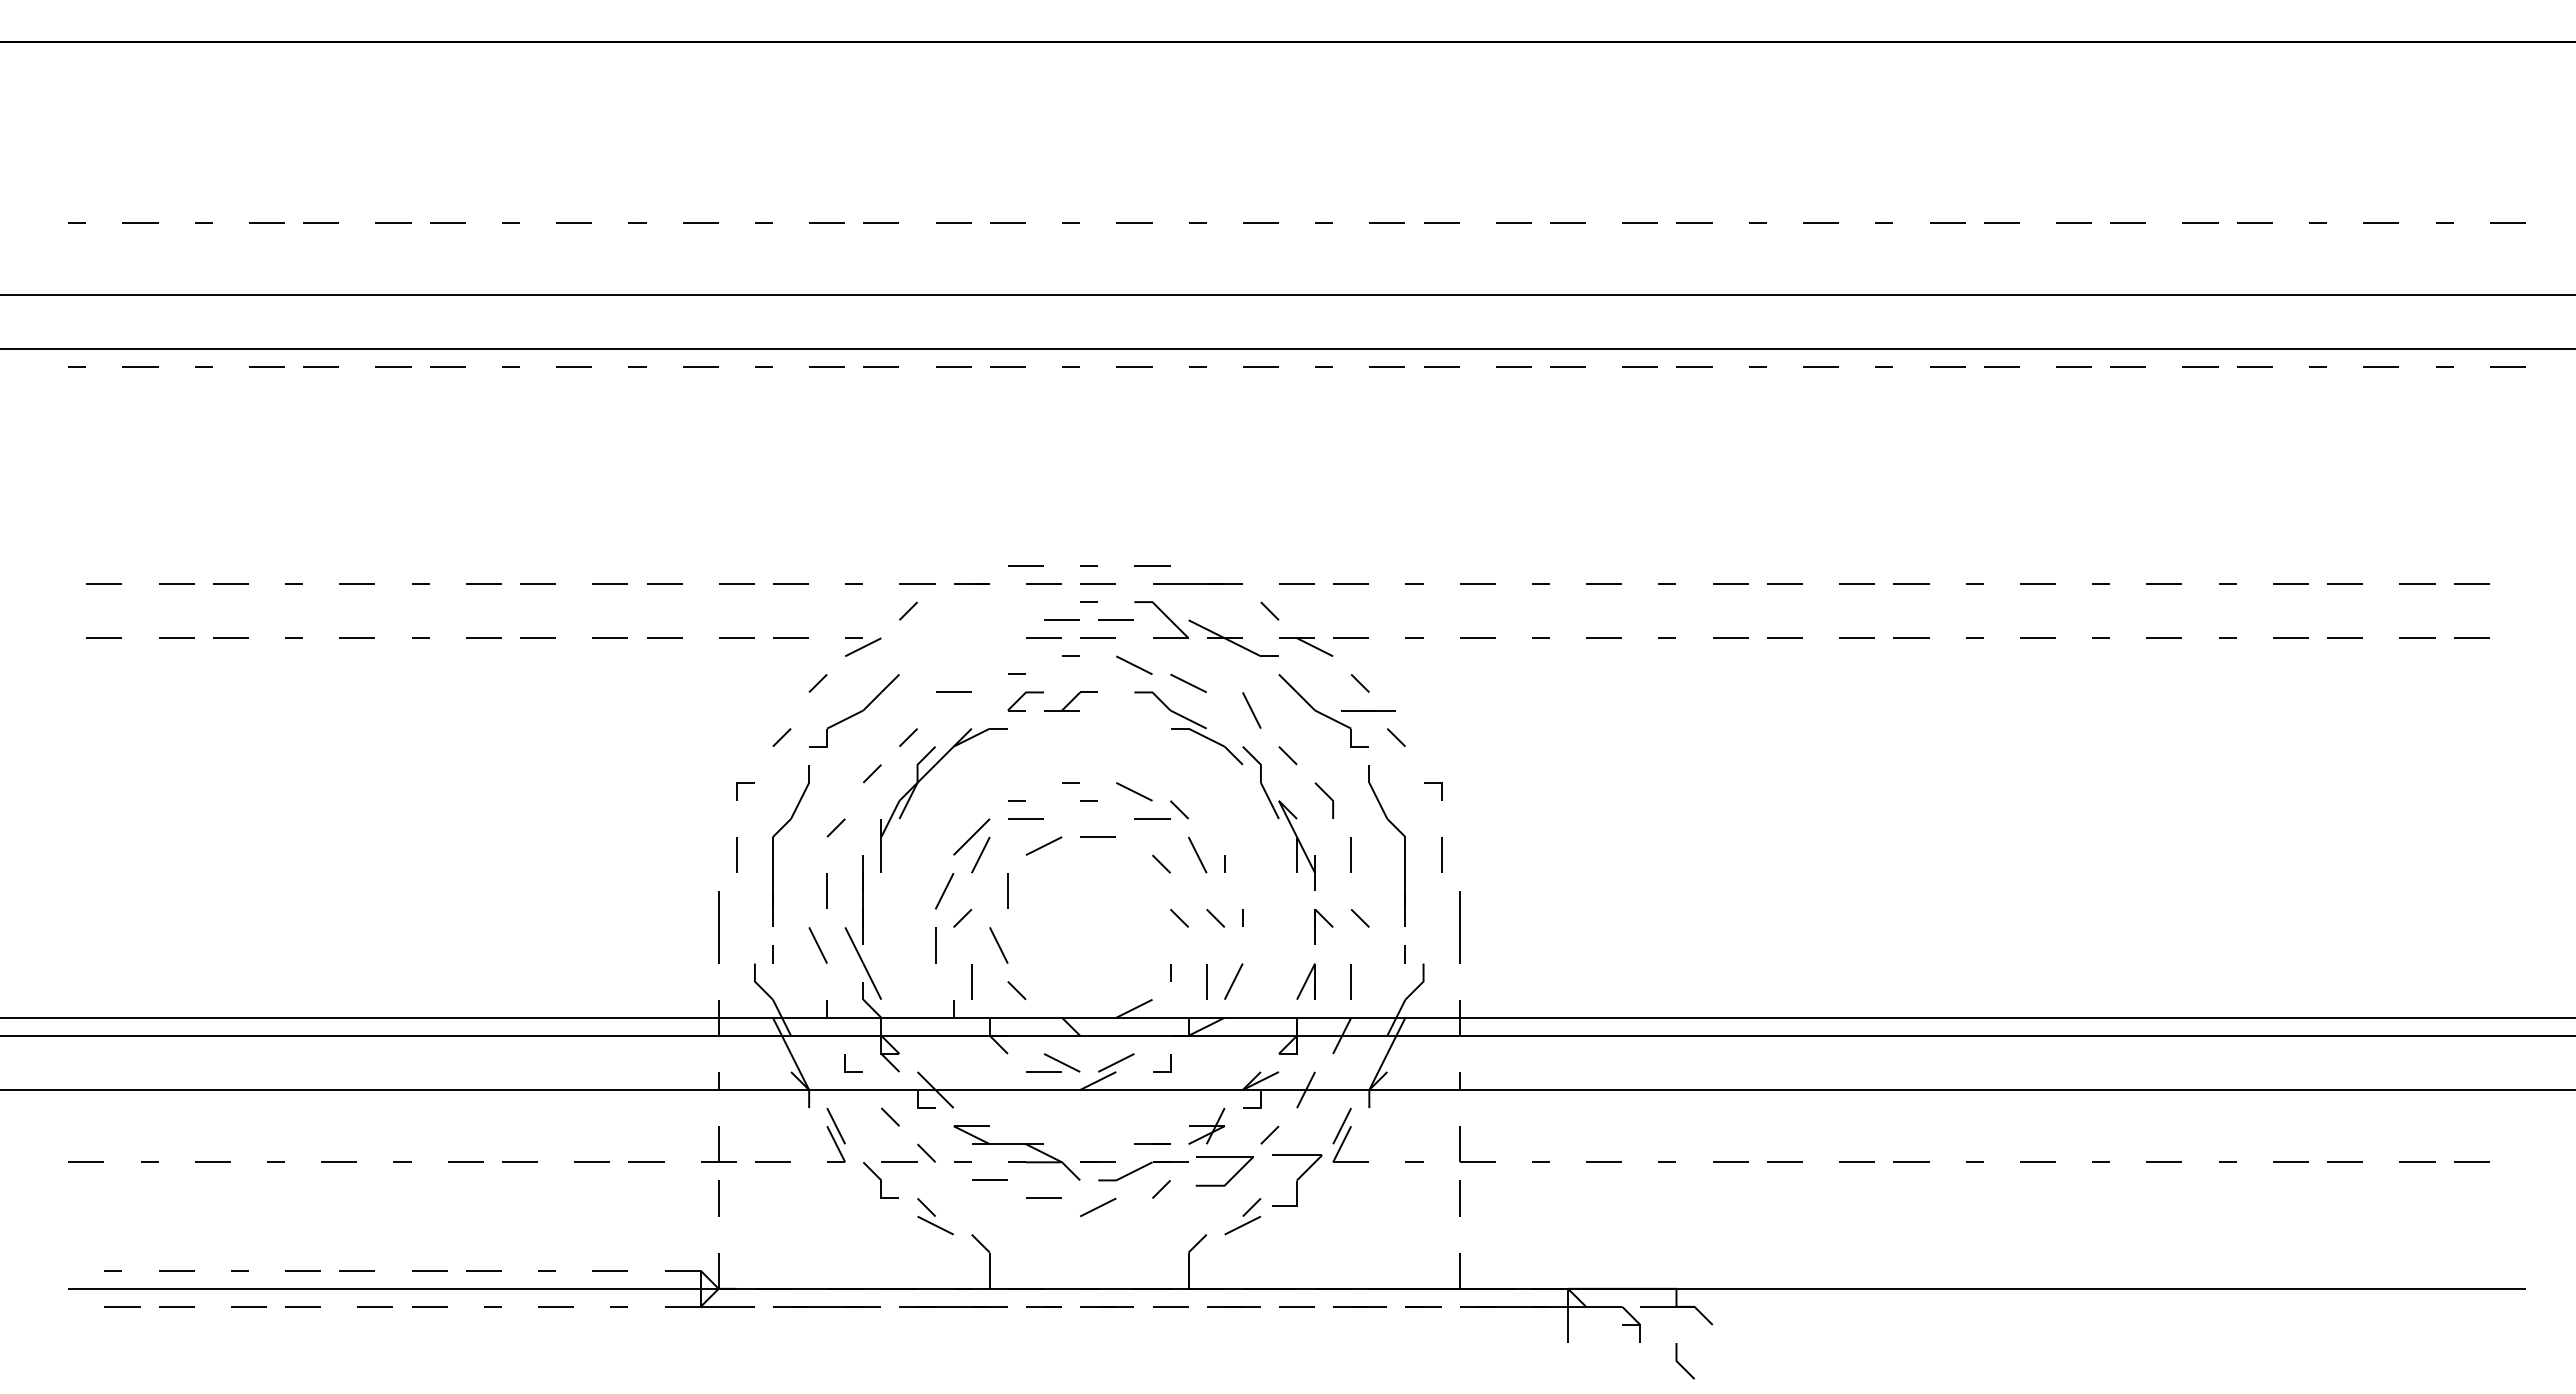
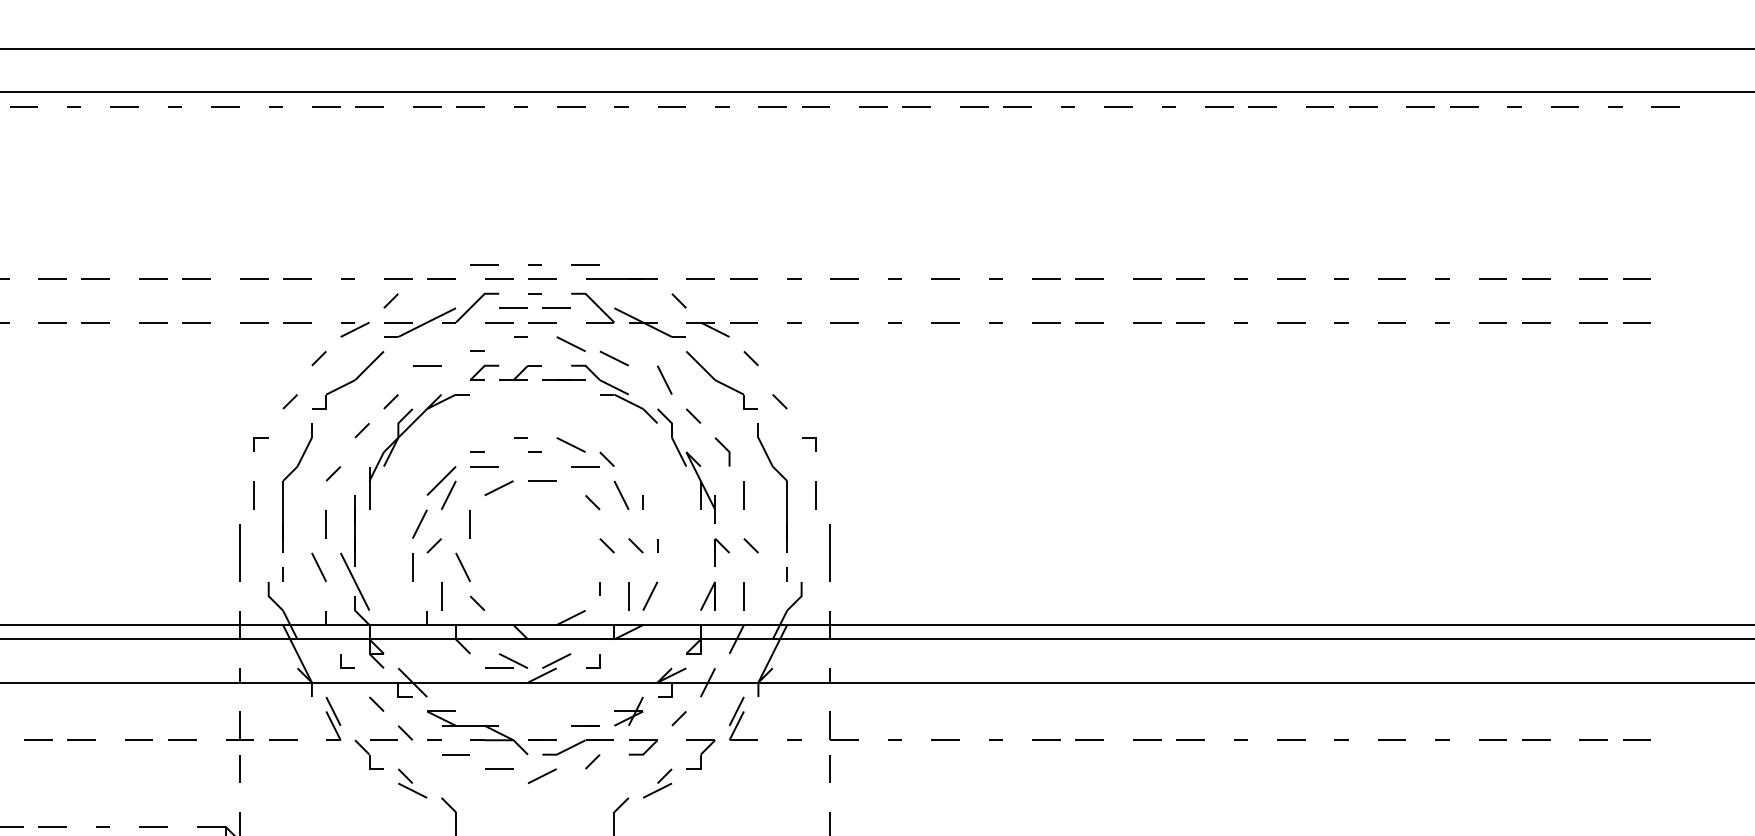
part: (971, 628) -> (441, 314), added
line: (1368, 710) -> (564, 380), moved
part: (1224, 1171) -> (642, 747), size x0.62
part: (1297, 1179) -> (701, 753), size x0.71

